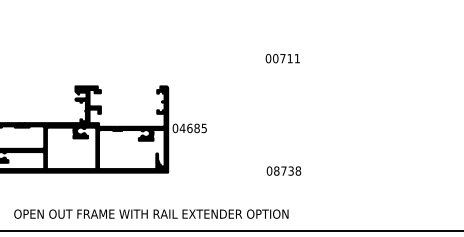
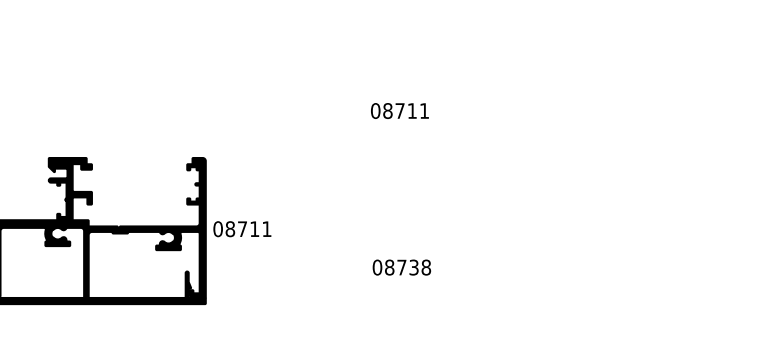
text: (275, 58) -> (387, 110), 00711 -> 08711
text: (192, 128) -> (246, 229), 04685 -> 08711
text: (283, 170) -> (401, 266), moved

